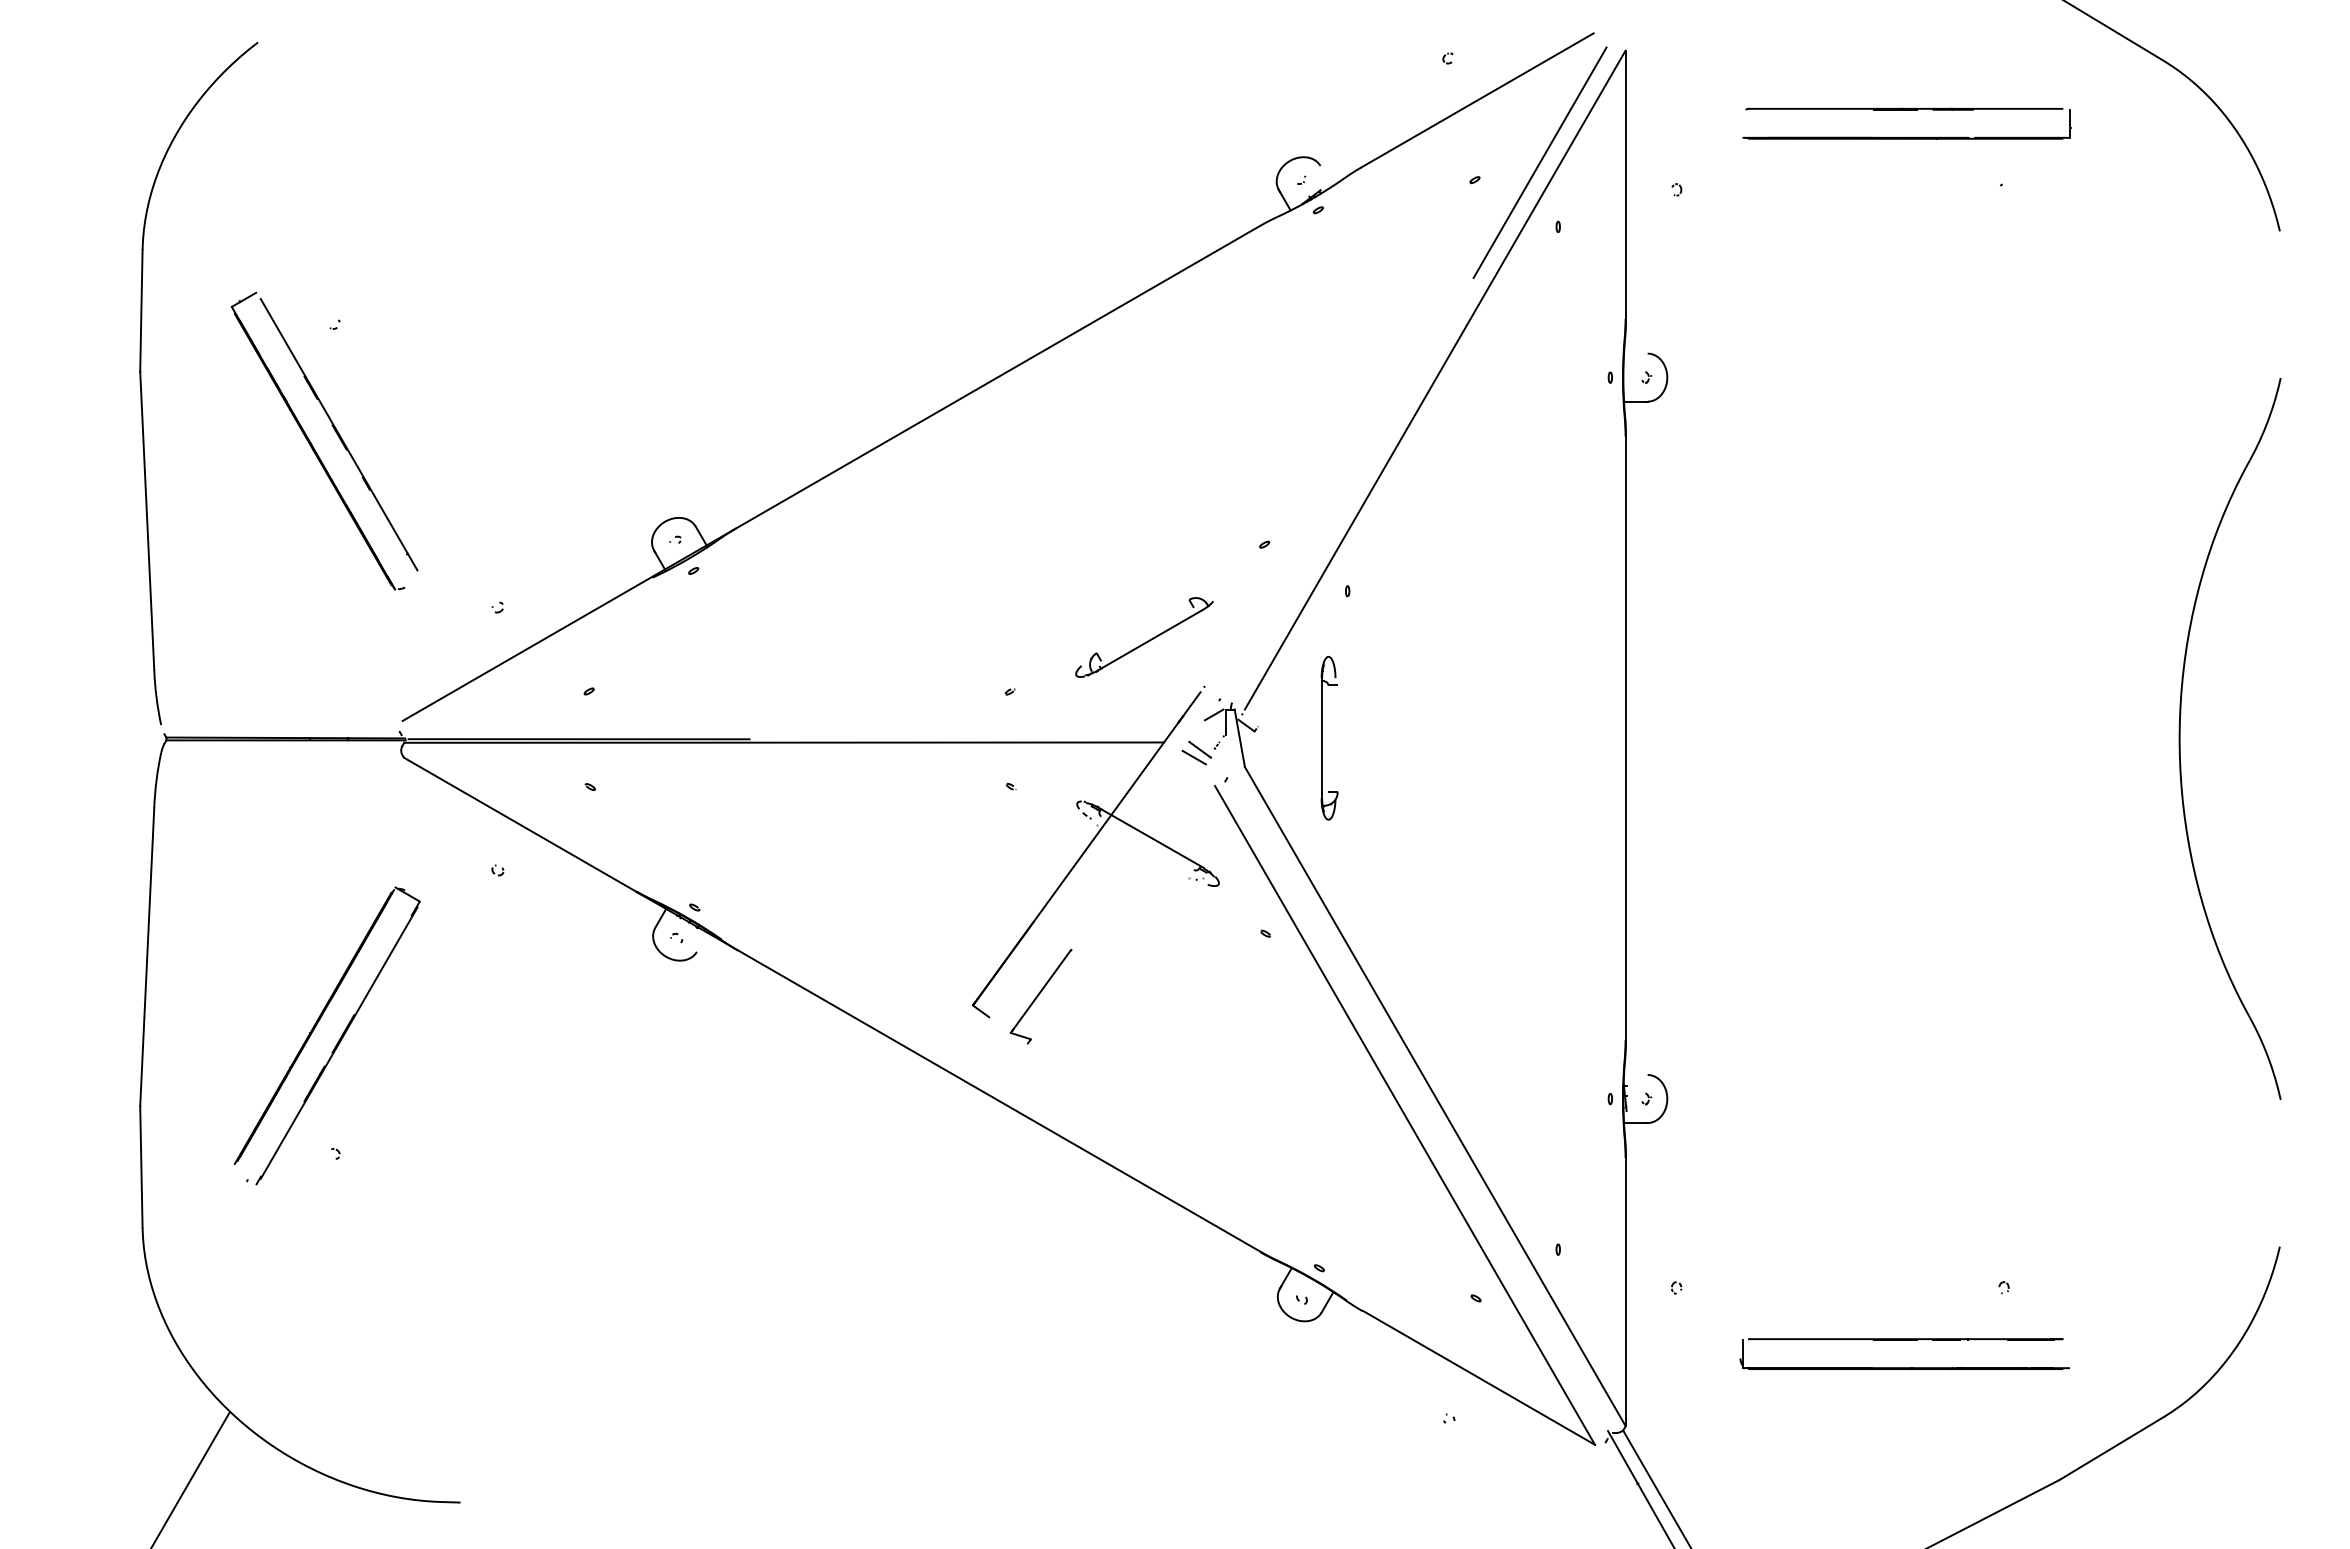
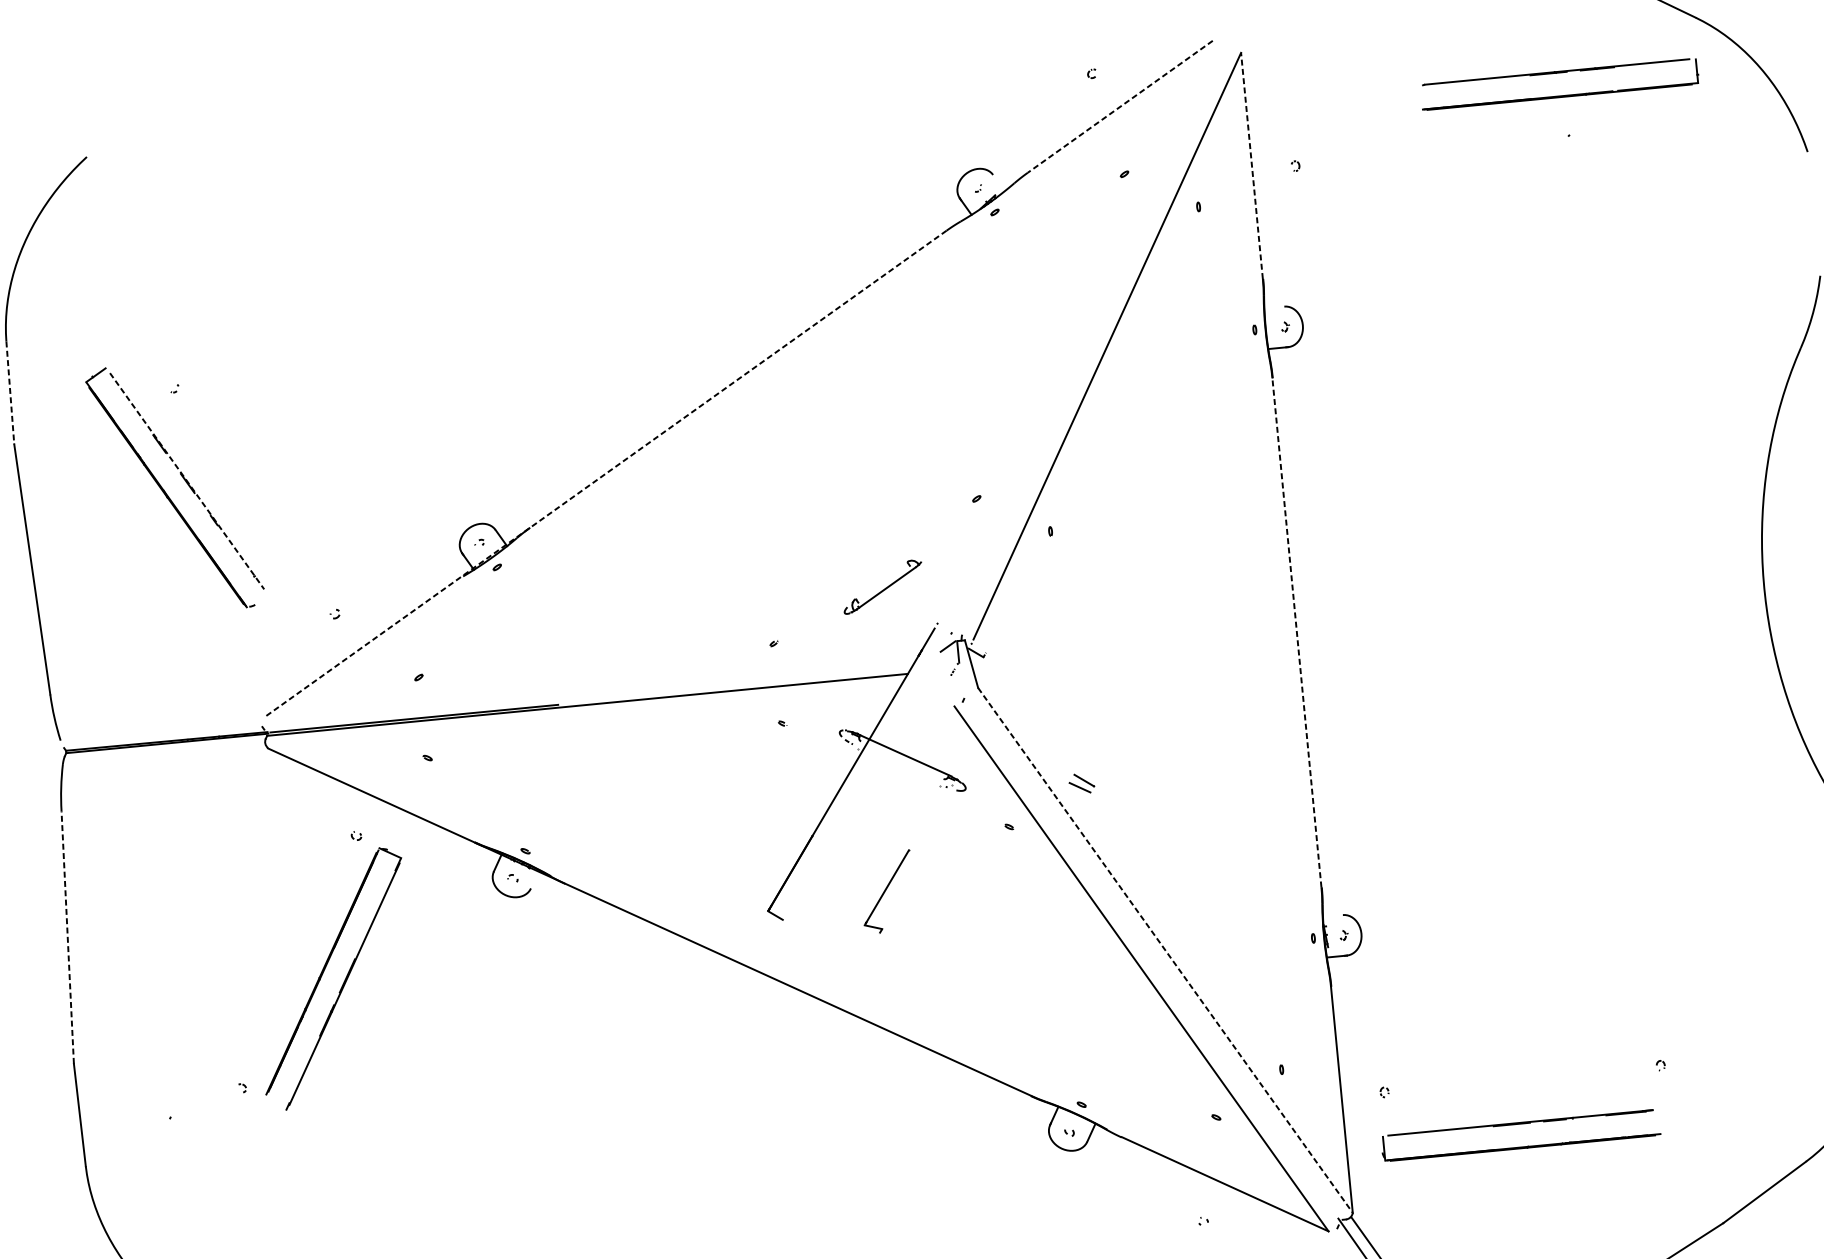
line: (1477, 100) -> (1120, 106), solid -> dashed
part: (1906, 110) -> (1557, 73), moved
line: (1539, 162) -> (1177, 154), removed
line: (1625, 184) -> (1251, 165), solid -> dashed
line: (141, 310) -> (10, 392), solid -> dashed
line: (339, 434) -> (187, 481), solid -> dashed
line: (831, 473) -> (605, 474), solid -> dashed
part: (1144, 637) -> (882, 586), size x0.7
part: (1322, 738) -> (1041, 657), removed
line: (1625, 738) -> (1296, 633), solid -> dashed
part: (1196, 752) -> (1081, 783), moved
line: (147, 956) -> (67, 936), solid -> dashed
part: (1040, 996) -> (886, 892), moved
part: (336, 1043) -> (342, 984), moved
line: (1435, 1096) -> (1165, 950), solid -> dashed
part: (1904, 1367) -> (1521, 1146), moved

